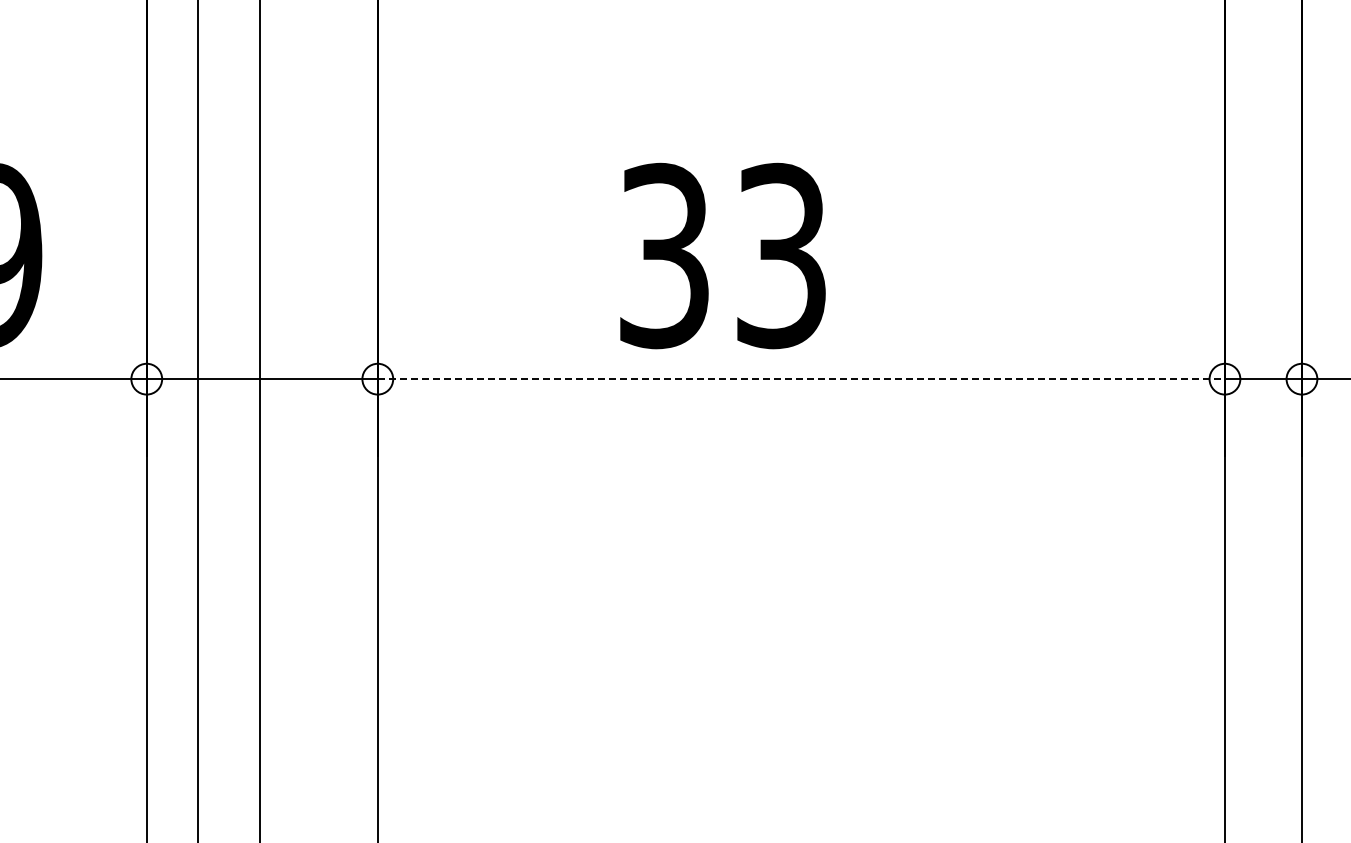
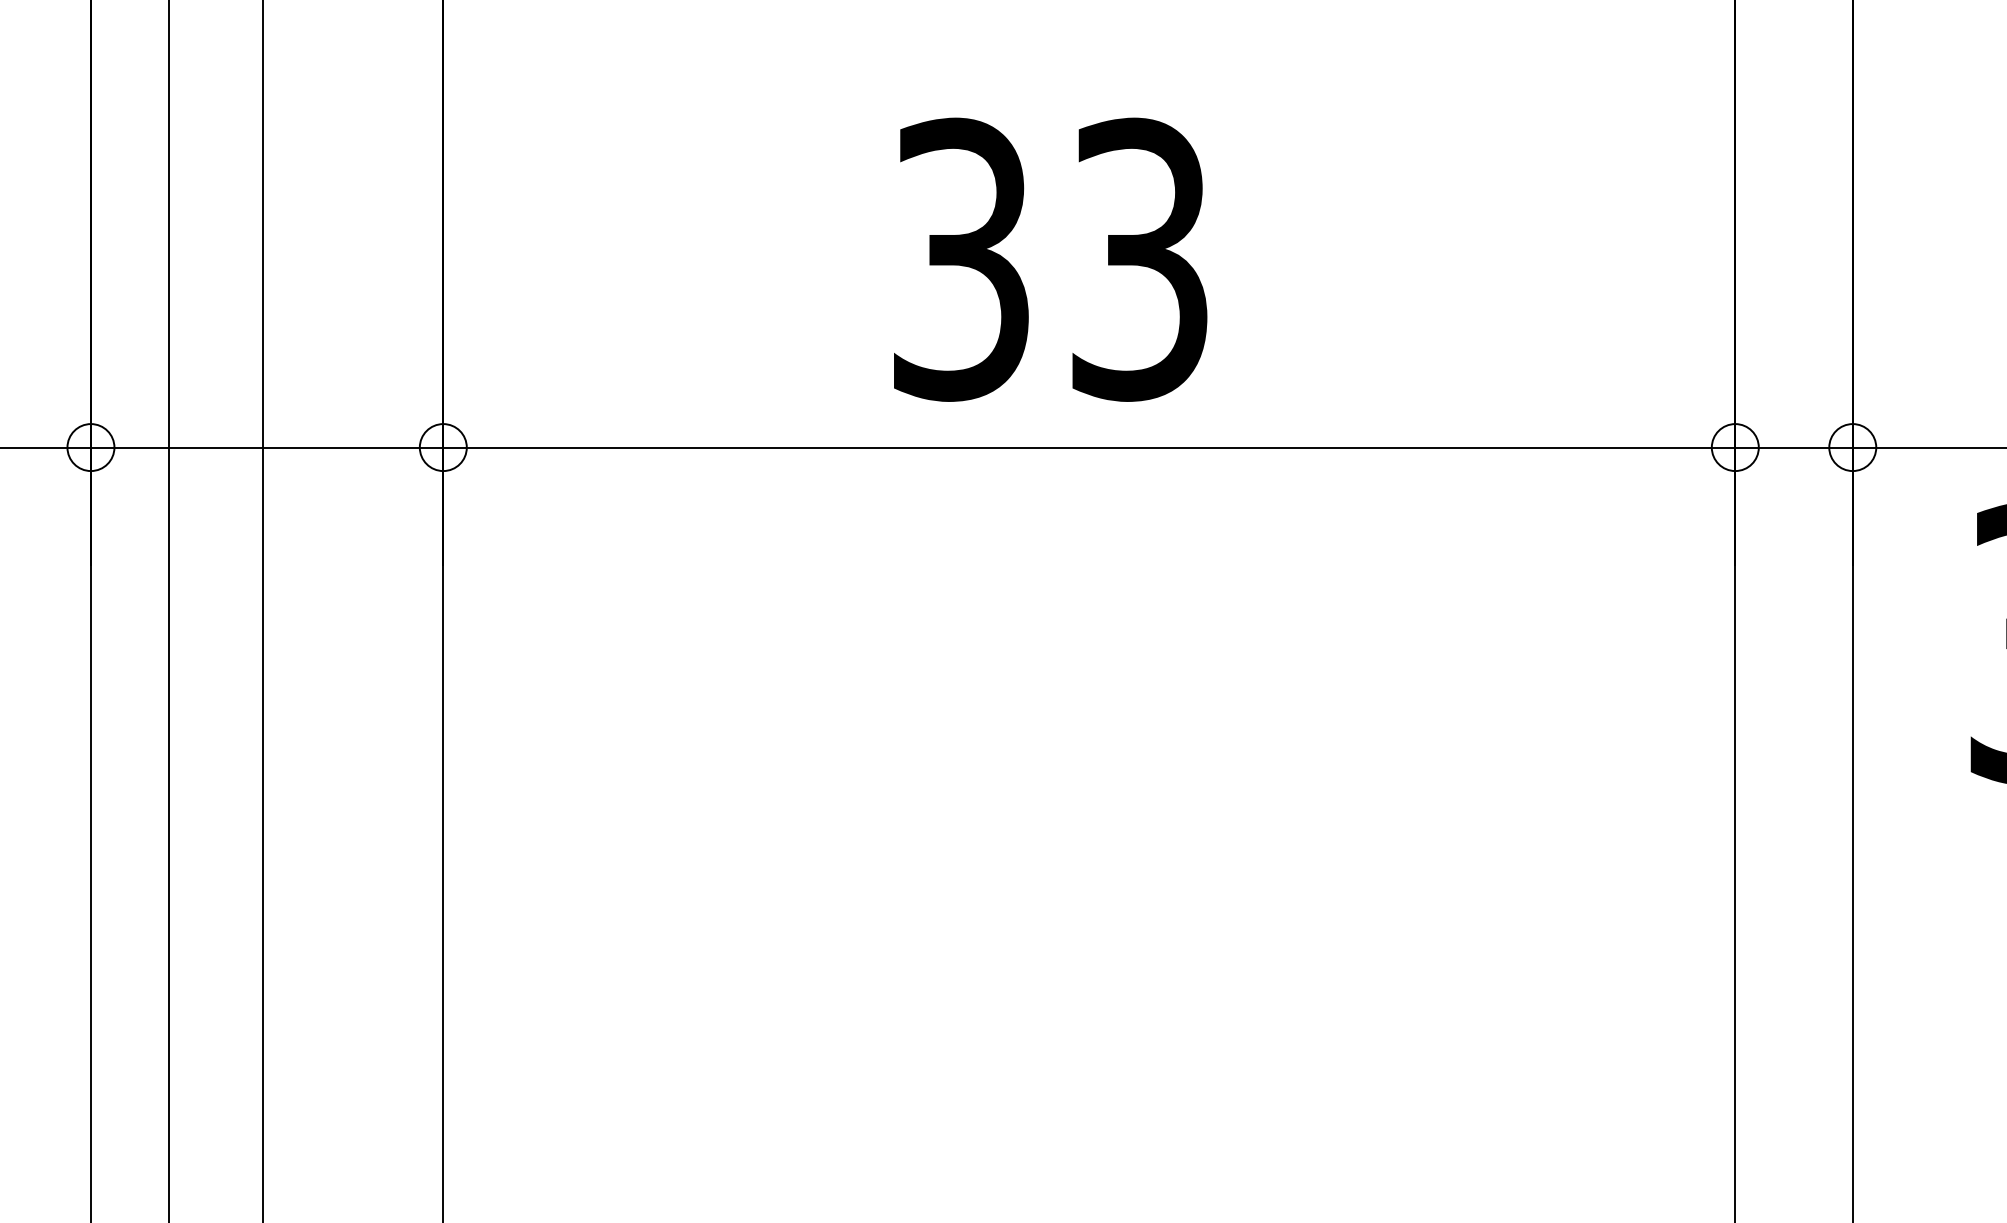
text: (722, 255) -> (1049, 258), moved
line: (801, 379) -> (1089, 448), dashed -> solid

